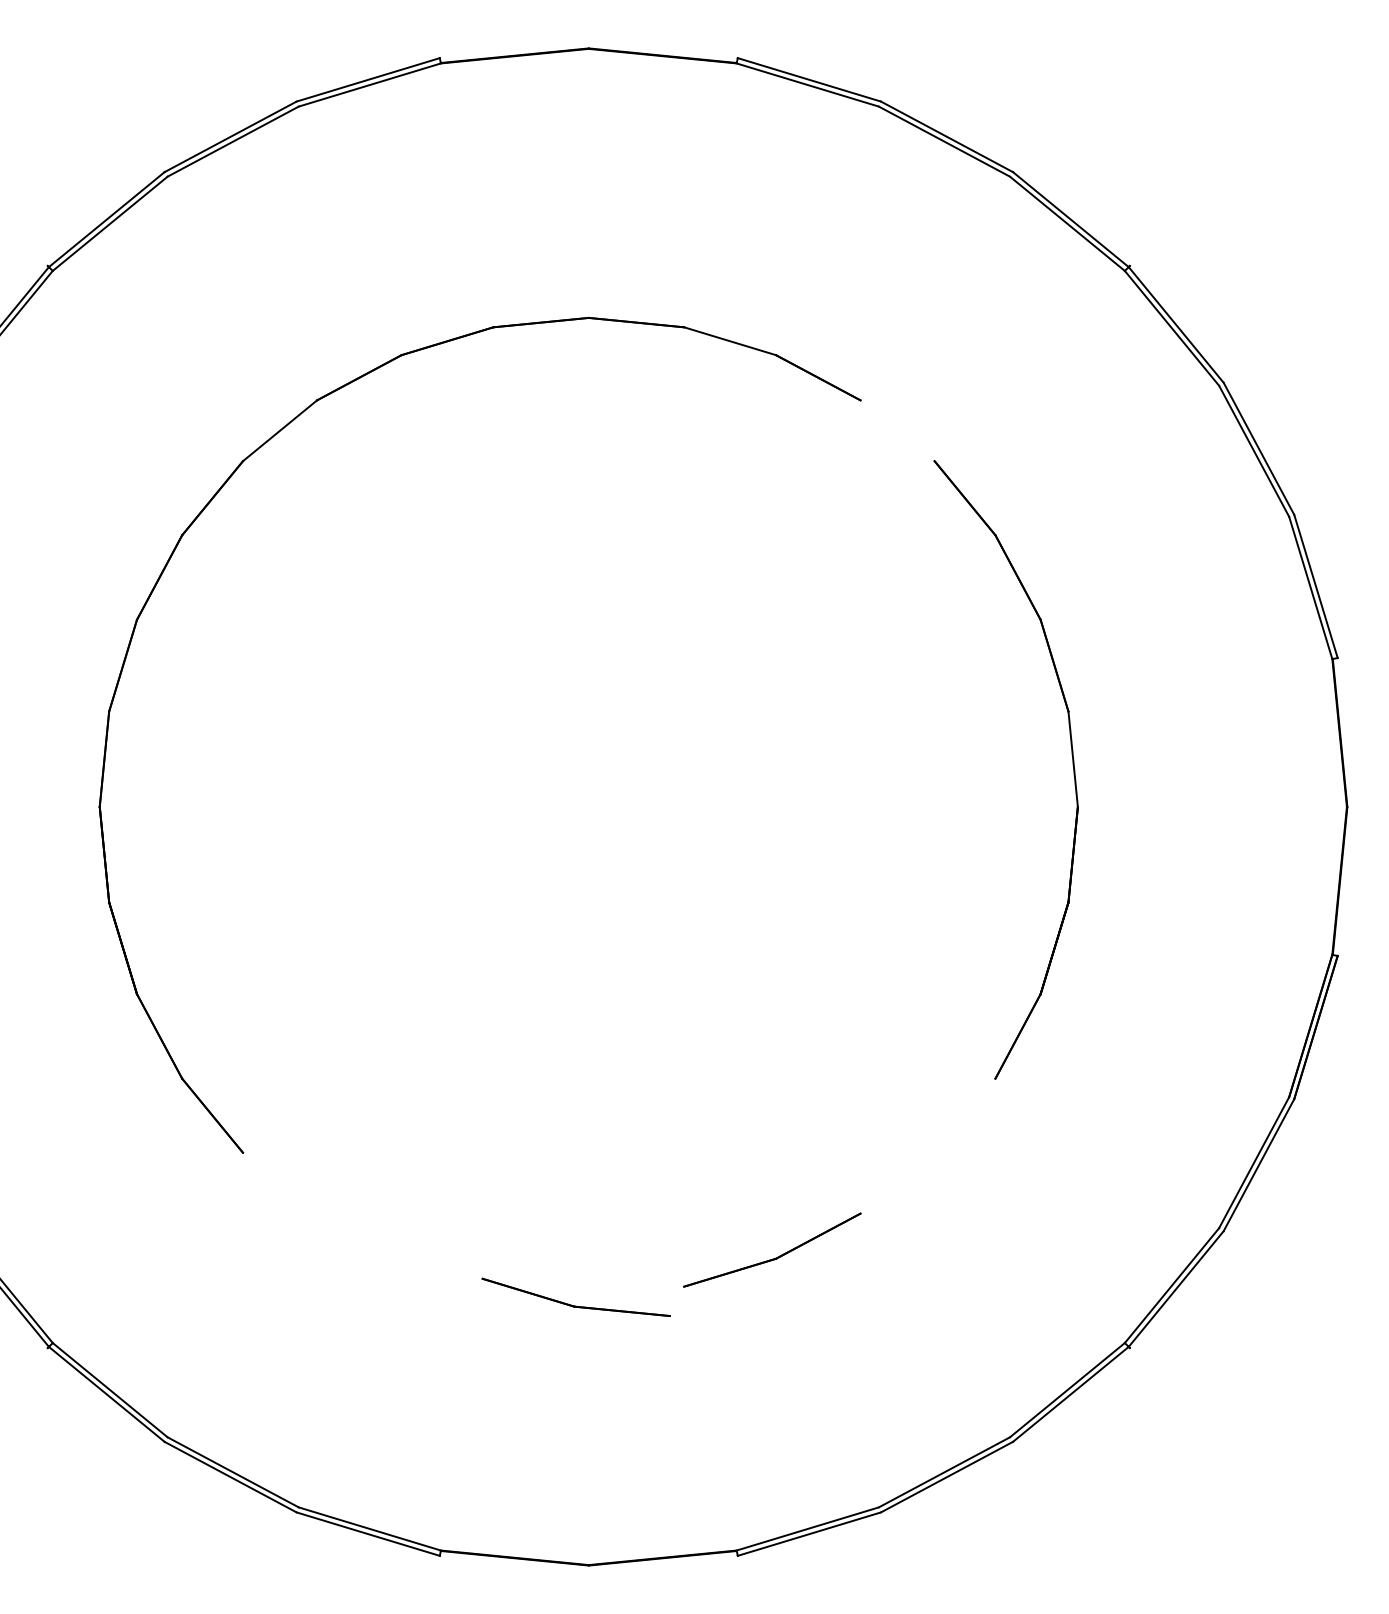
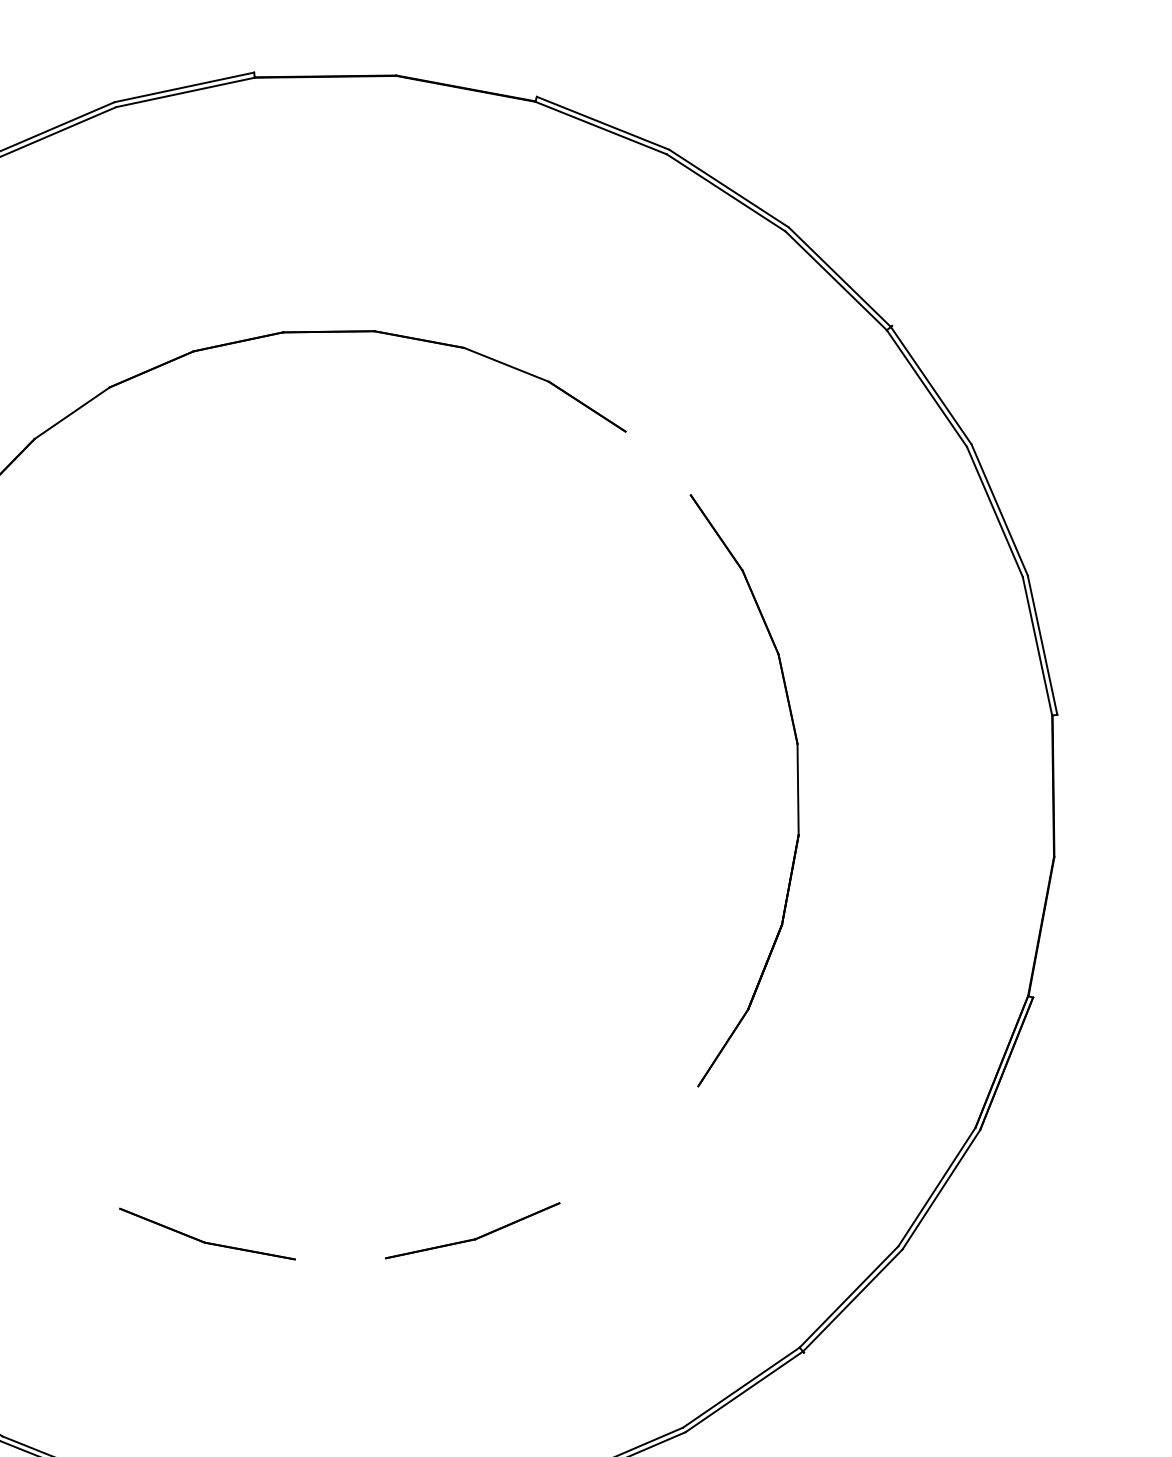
part: (571, 1304) -> (202, 1240), moved

